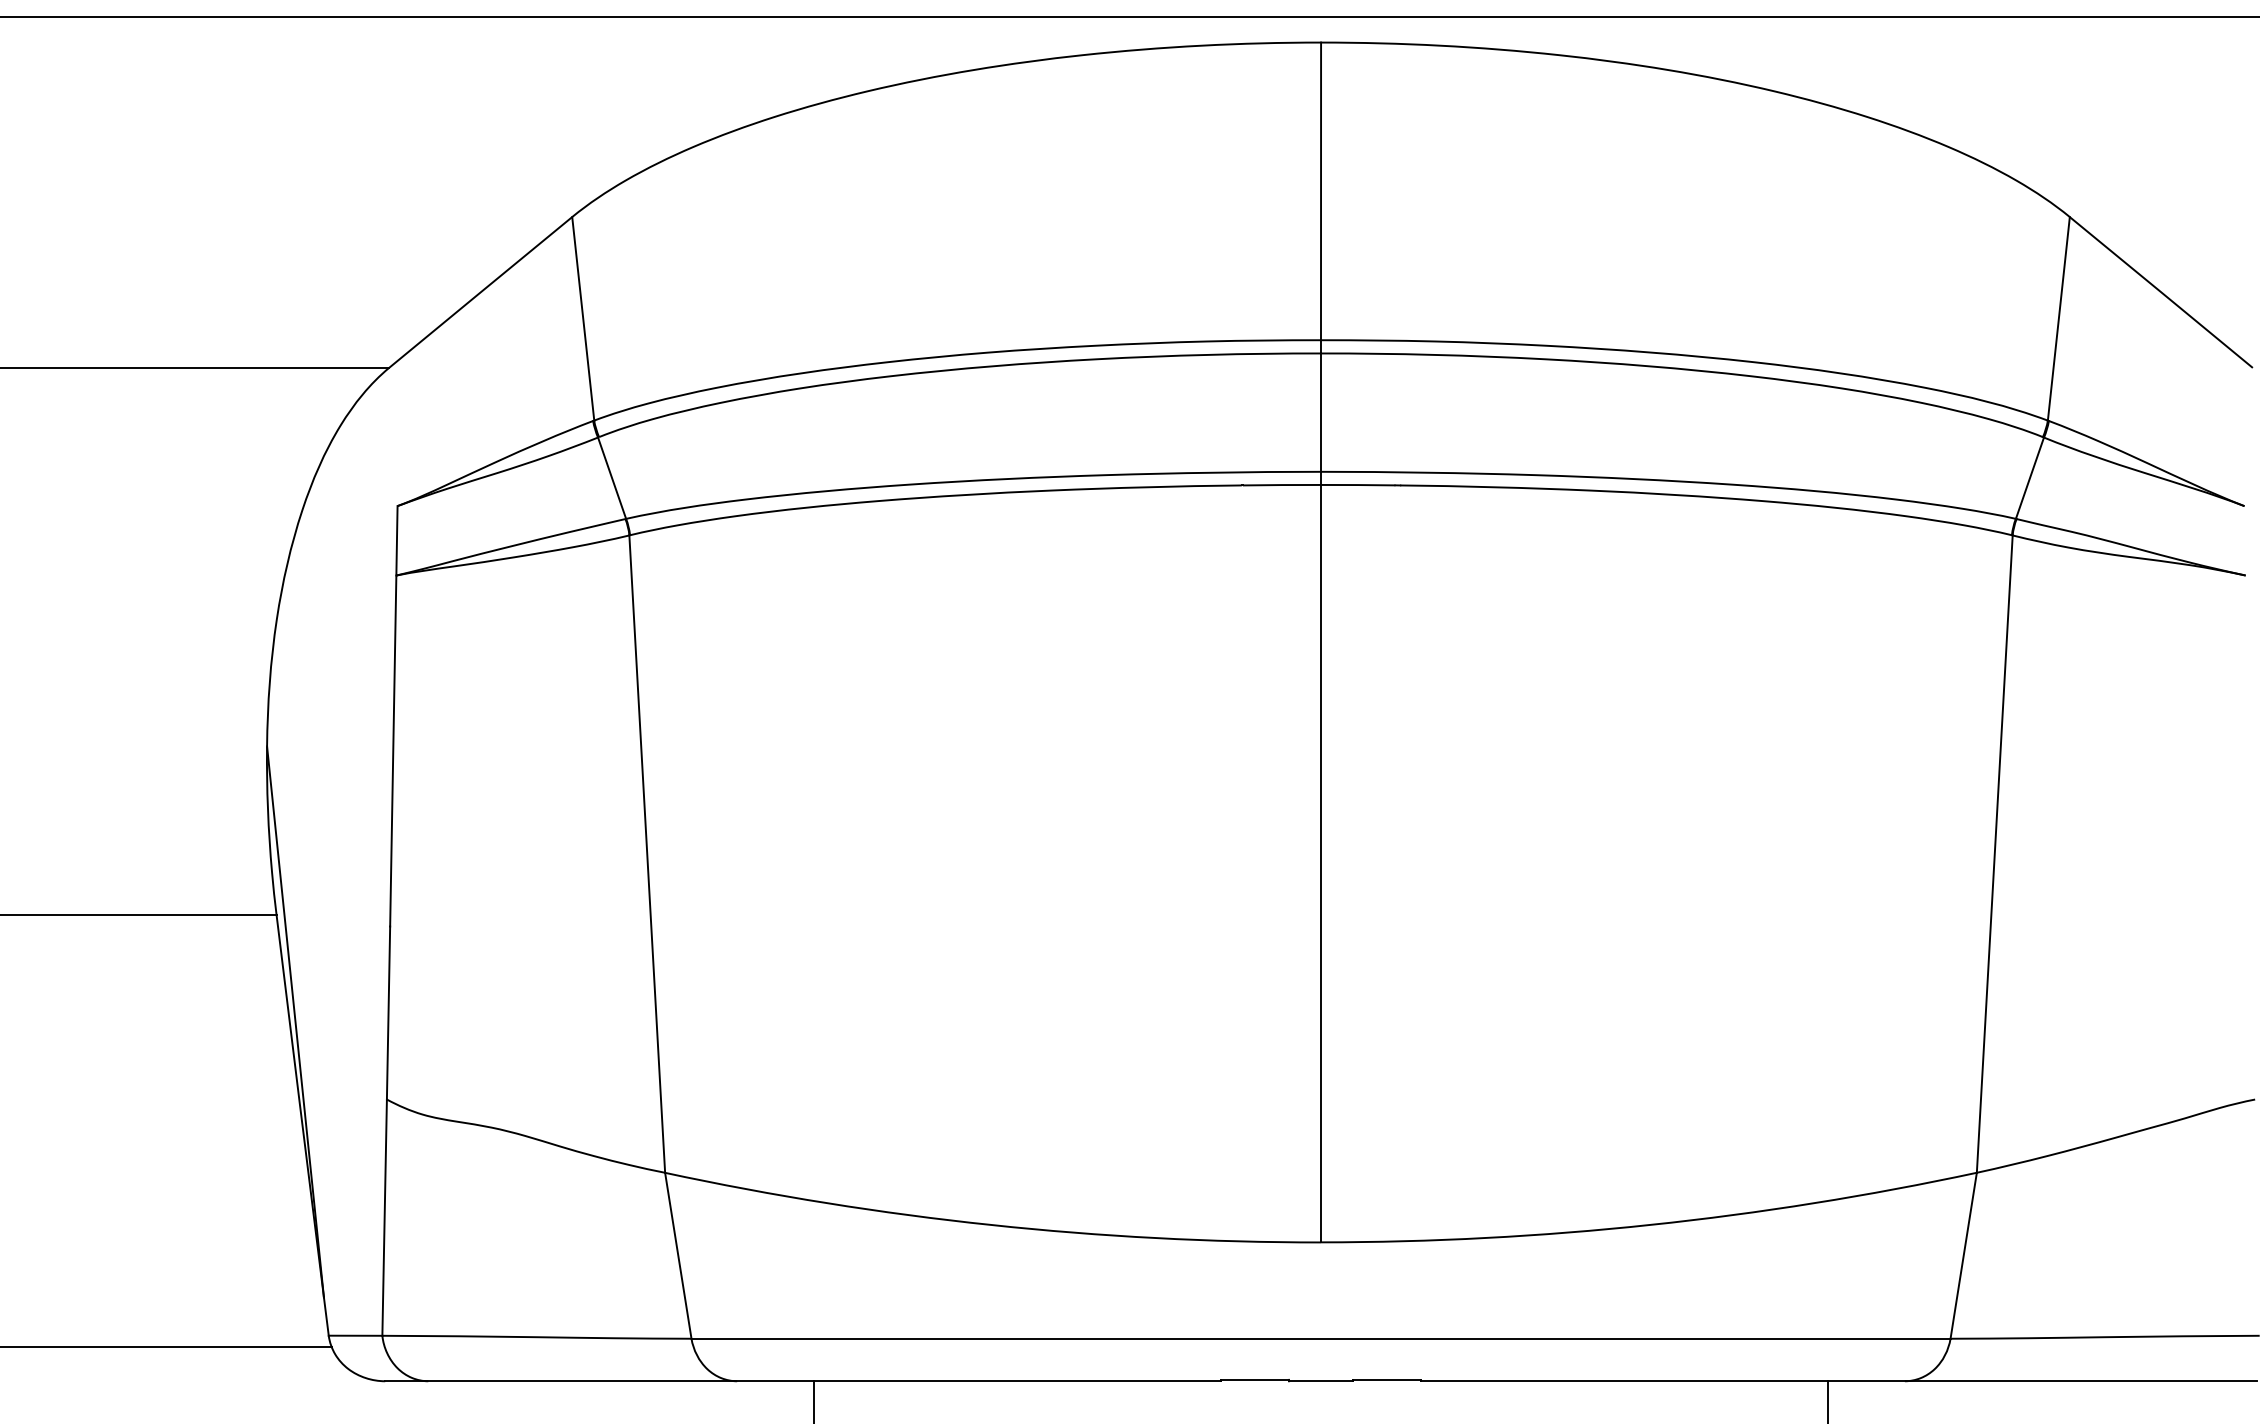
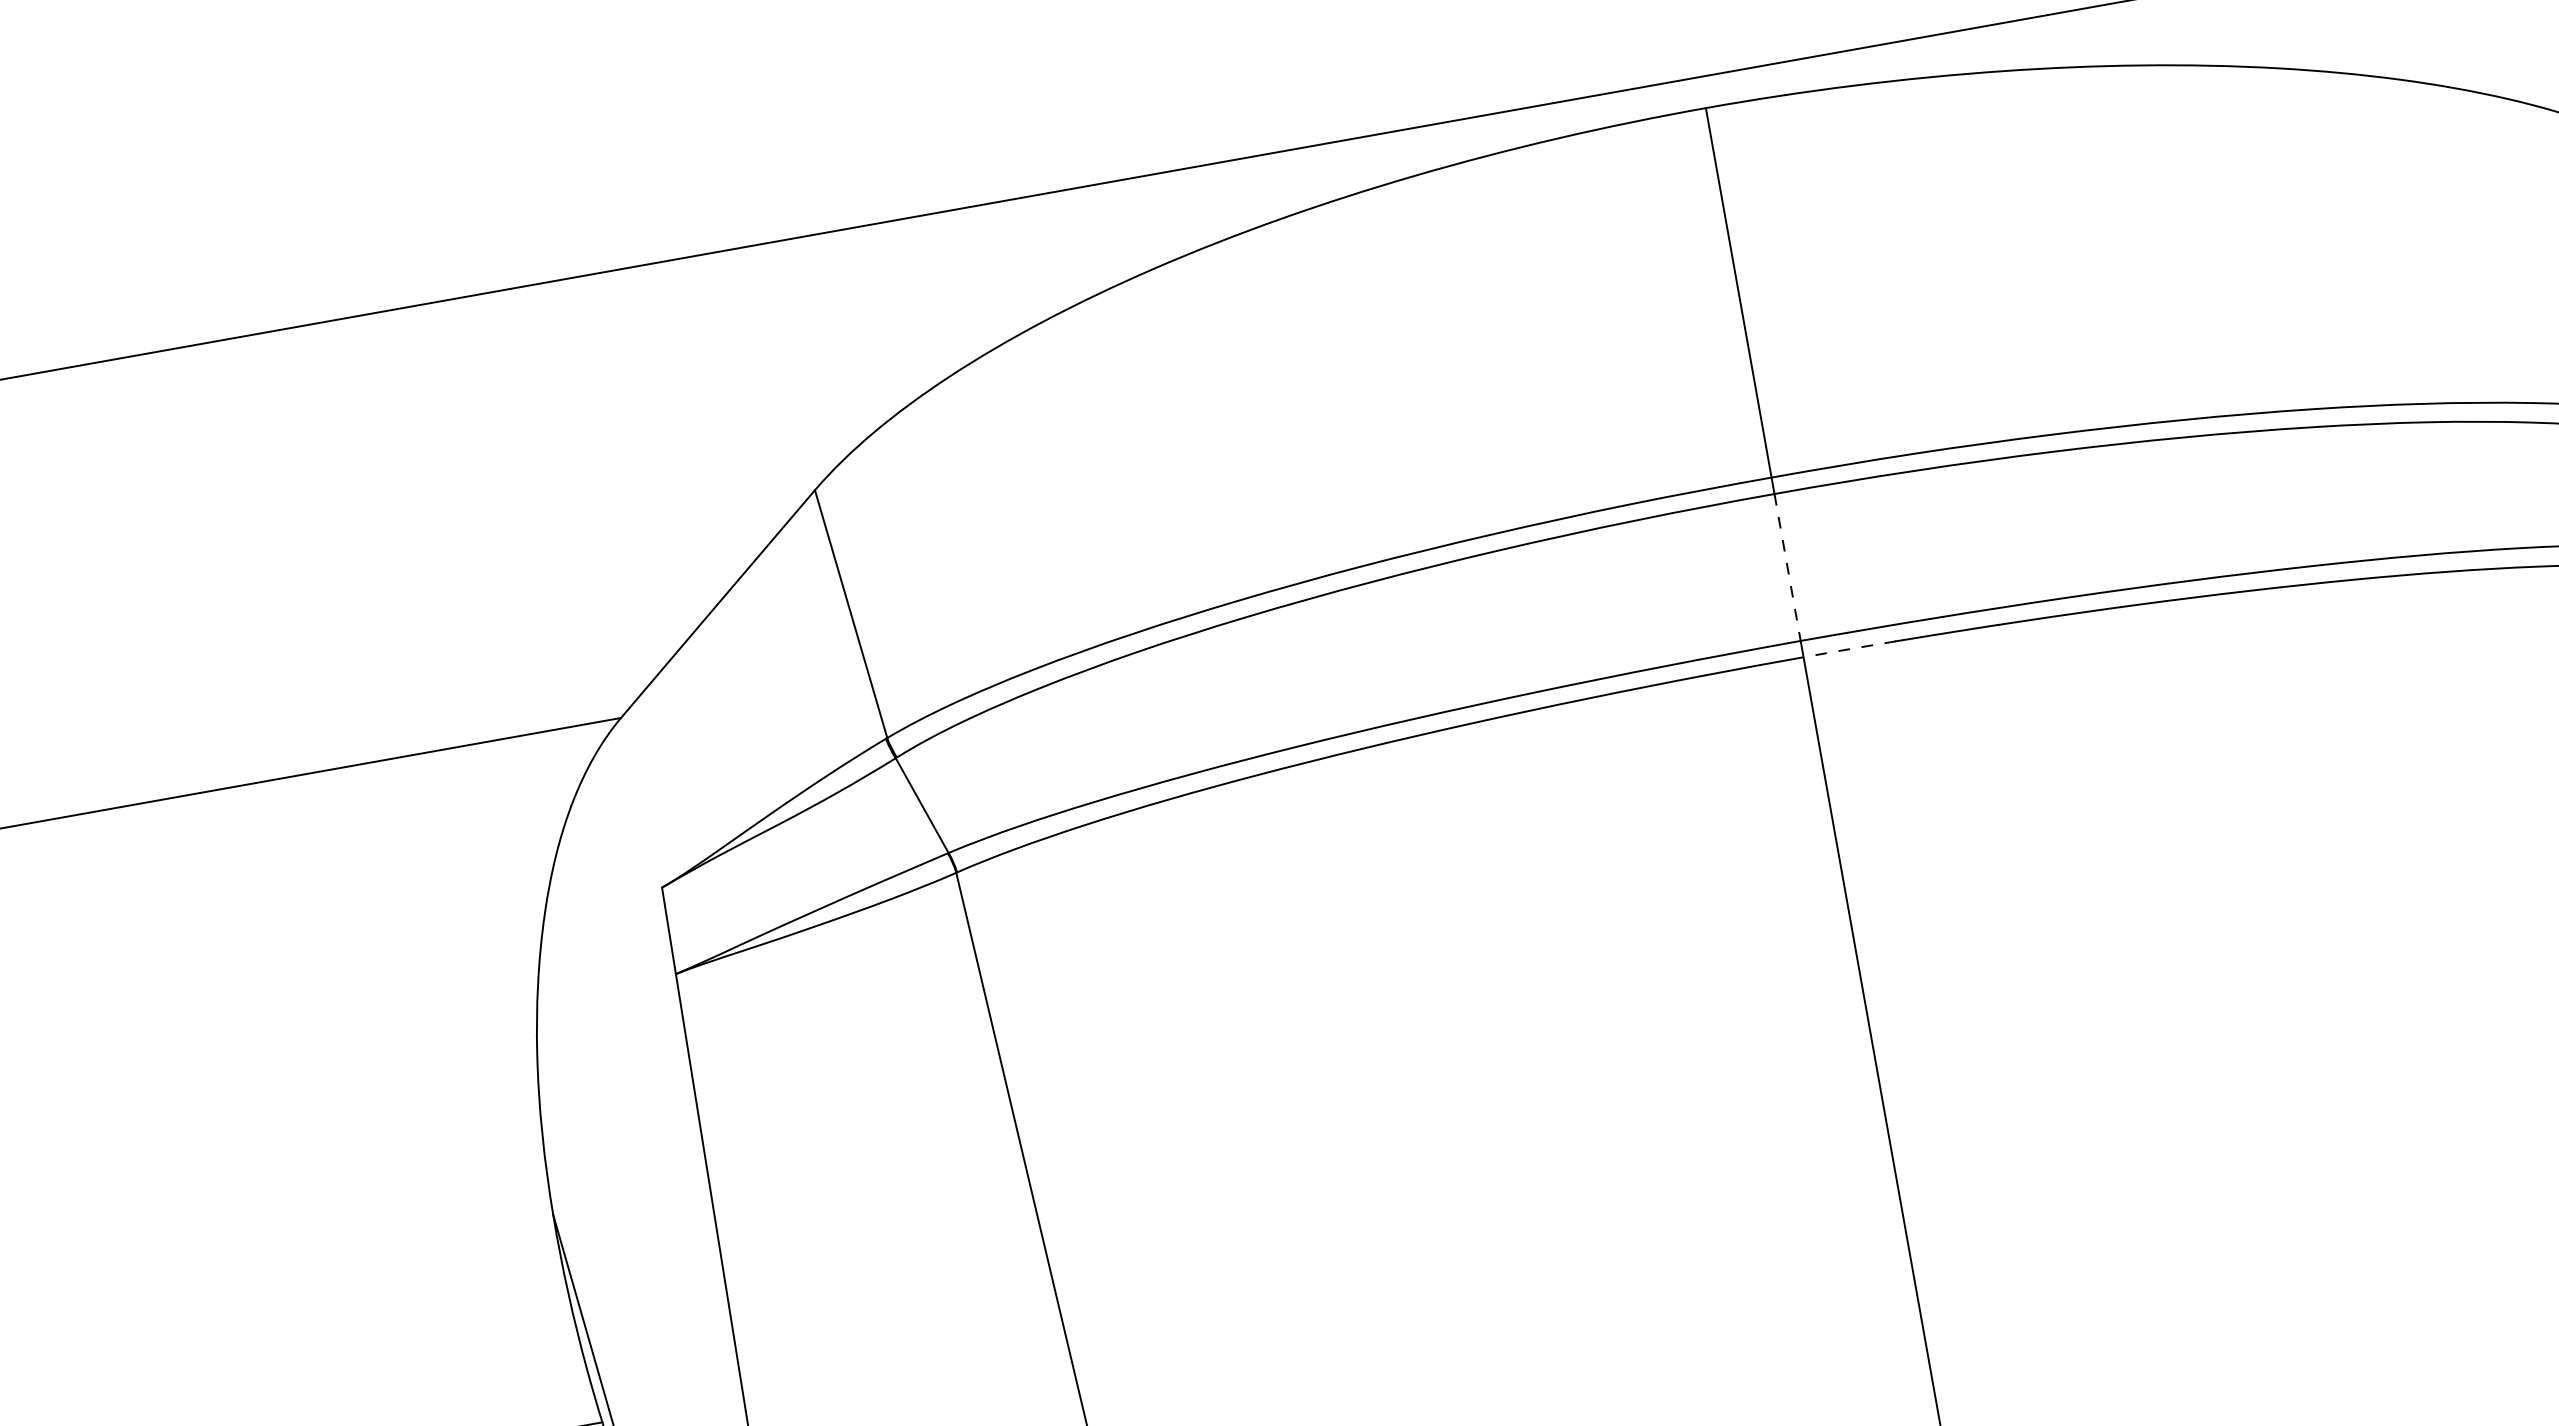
line: (1320, 413) -> (1787, 568), solid -> dashed
arc: (1358, 485) -> (1850, 649), solid -> dashed

